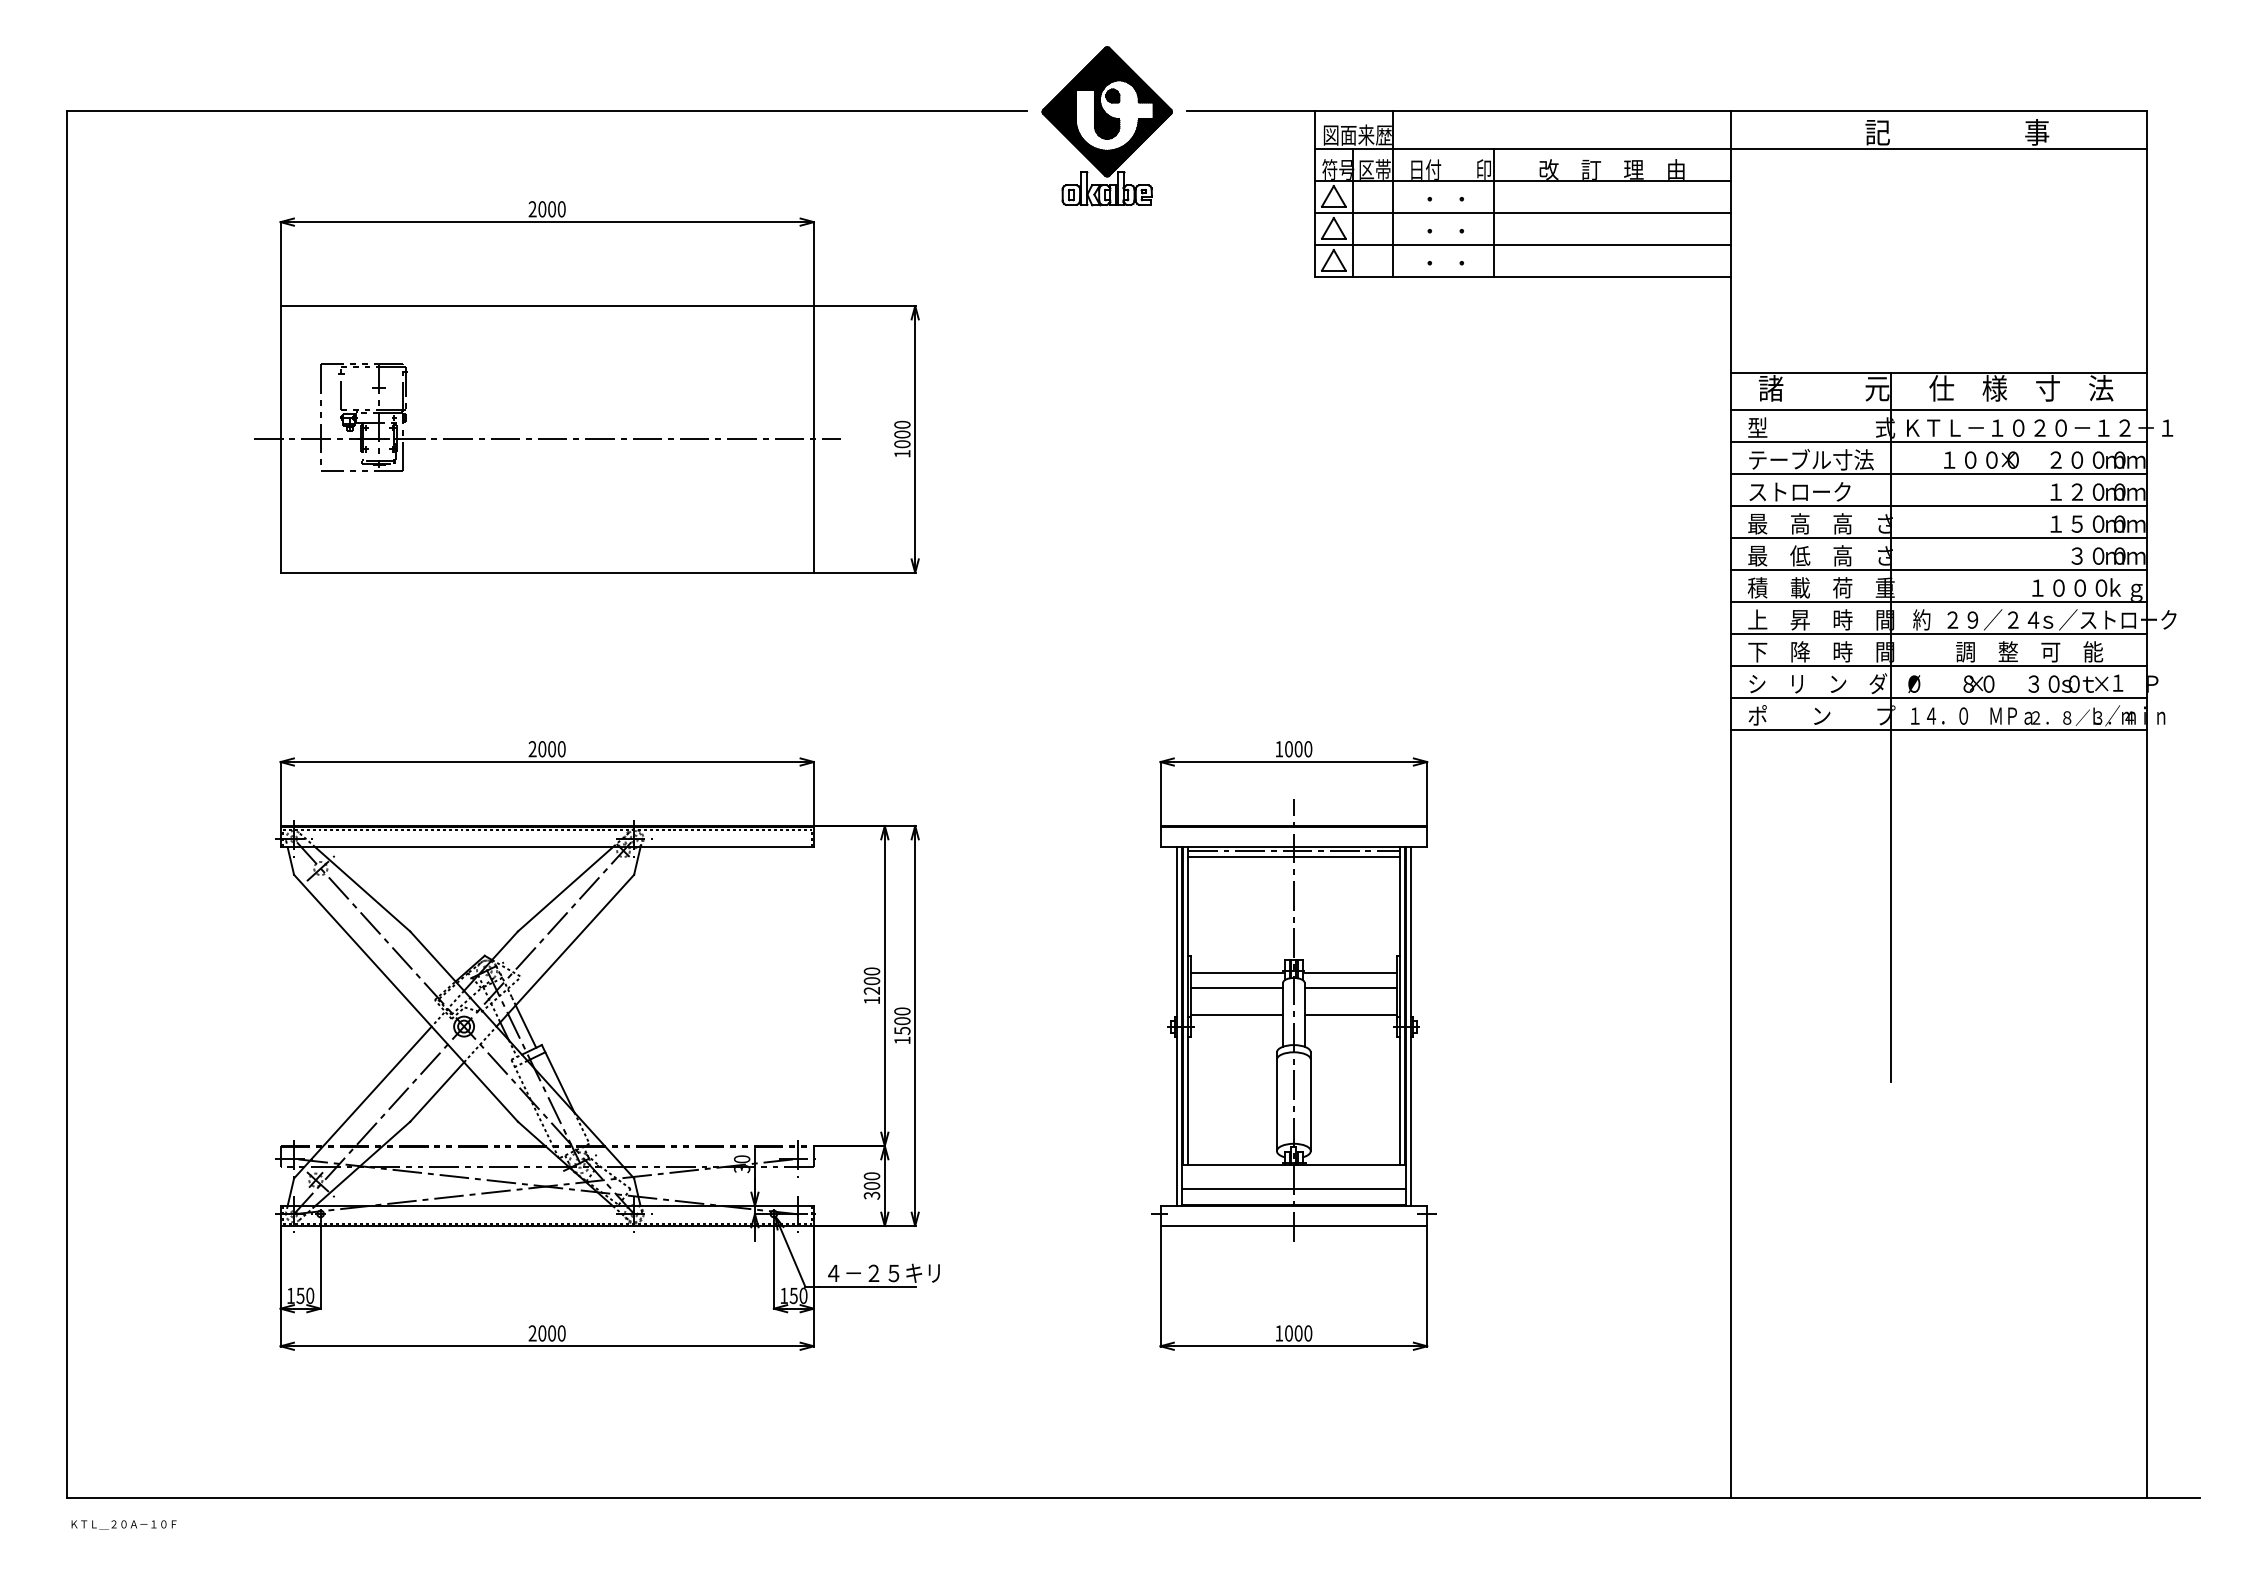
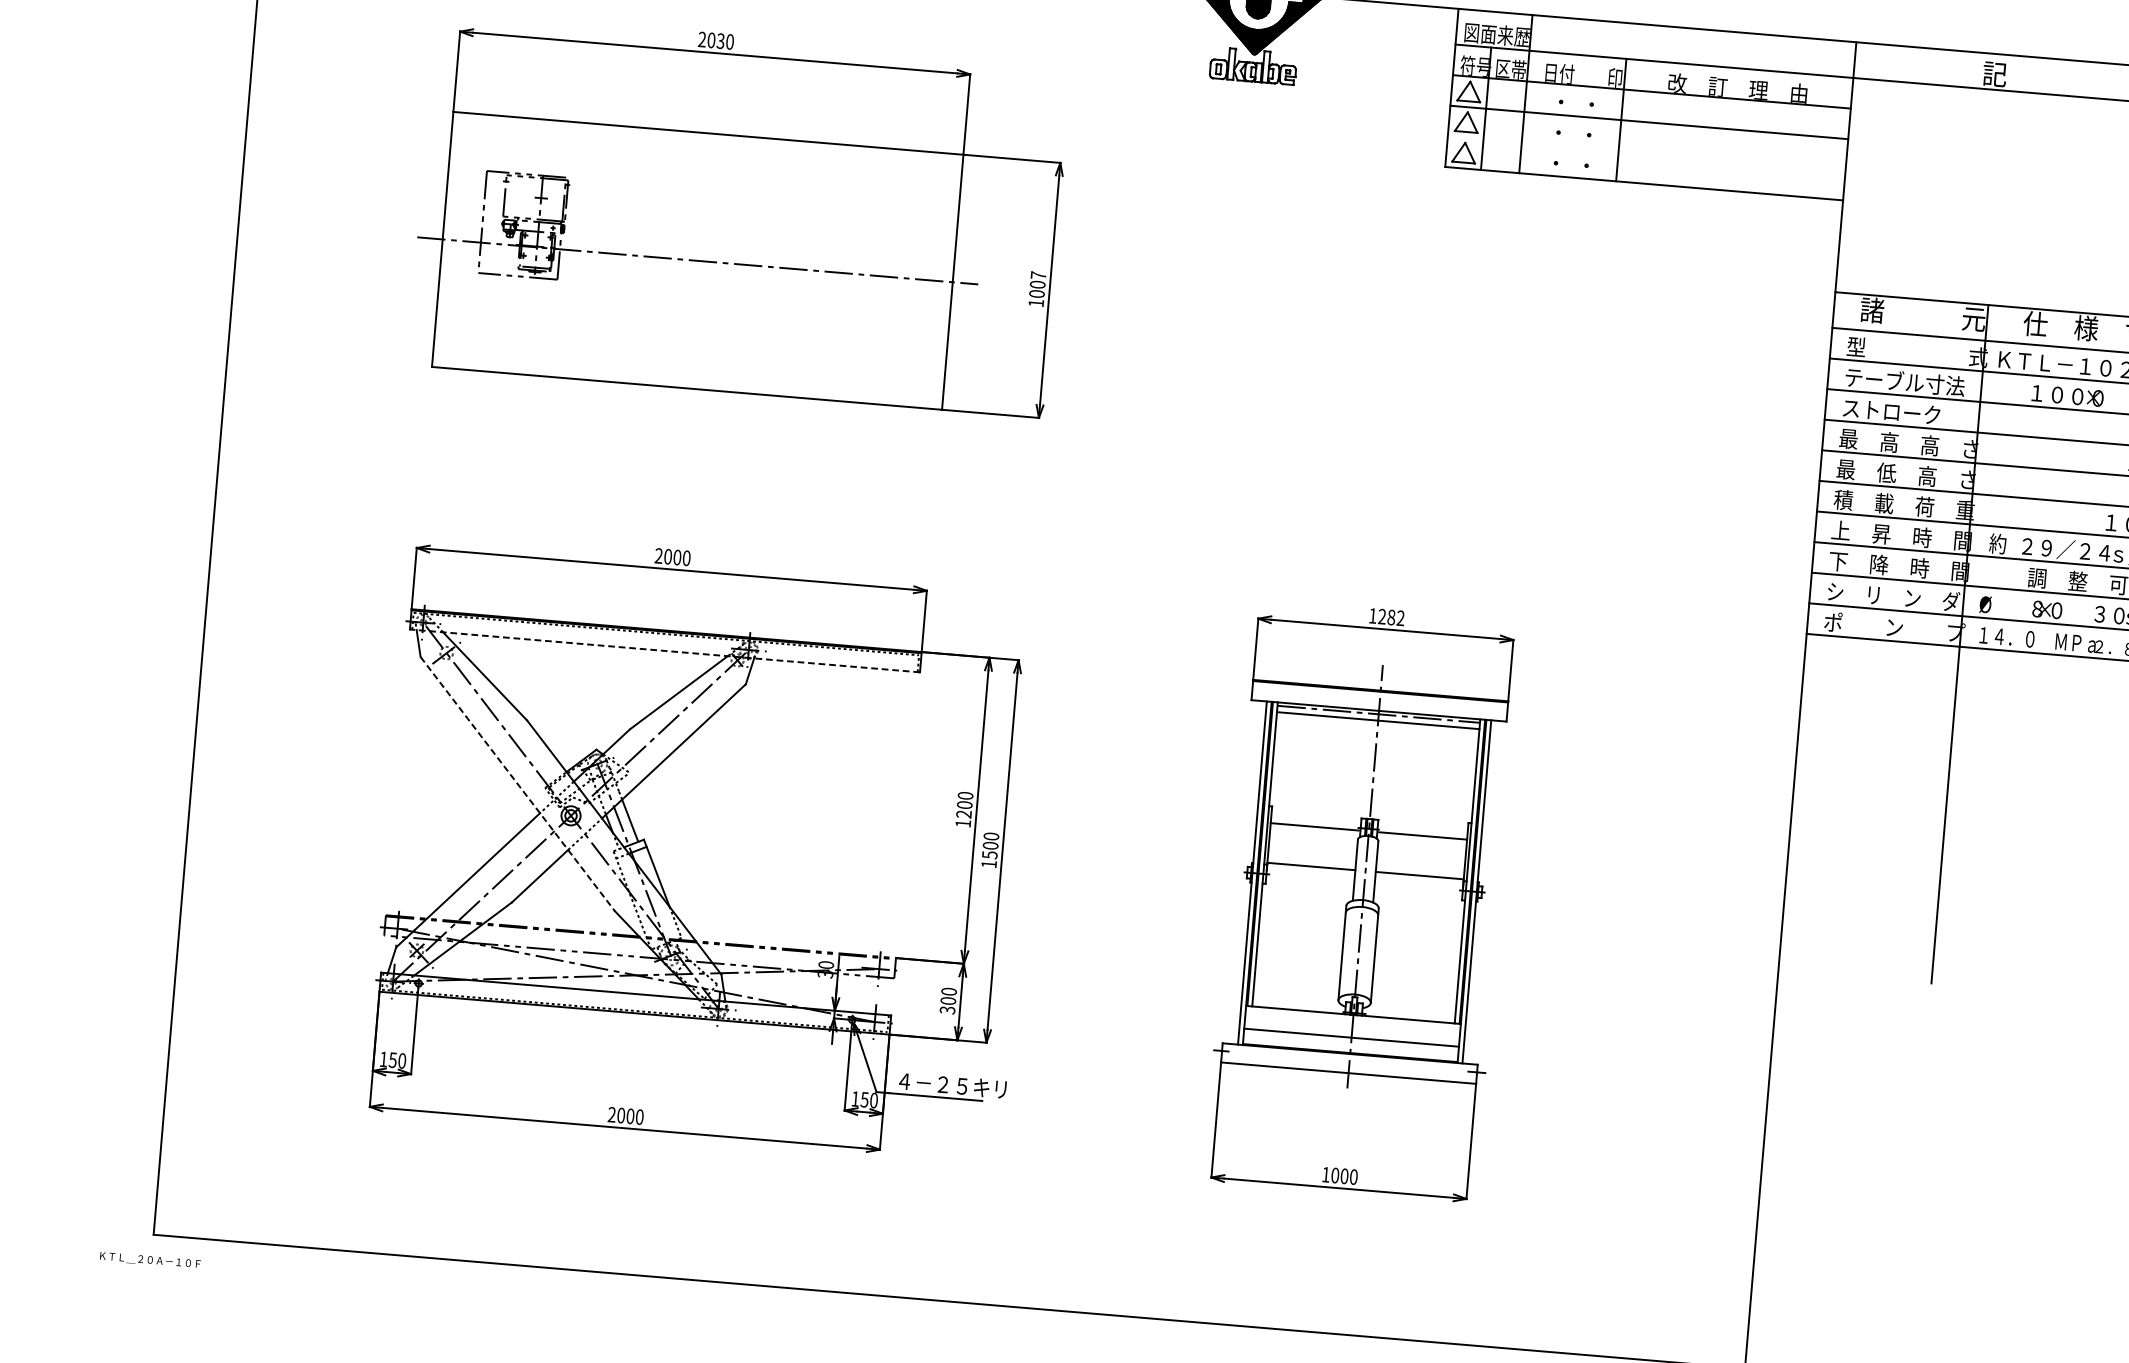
text: (551, 209) -> (720, 41), 2000 -> 2030
line: (1523, 244) -> (1647, 152), removed
text: (902, 424) -> (1038, 275), 1000 -> 1007
text: (1298, 749) -> (1391, 617), 1000 -> 1282
line: (547, 847) -> (665, 651), solid -> dashed
line: (1237, 988) -> (1313, 841), removed
line: (1350, 988) -> (1421, 850), removed
line: (406, 998) -> (518, 784), solid -> dashed
text: (123, 1524) -> (149, 1260), moved

